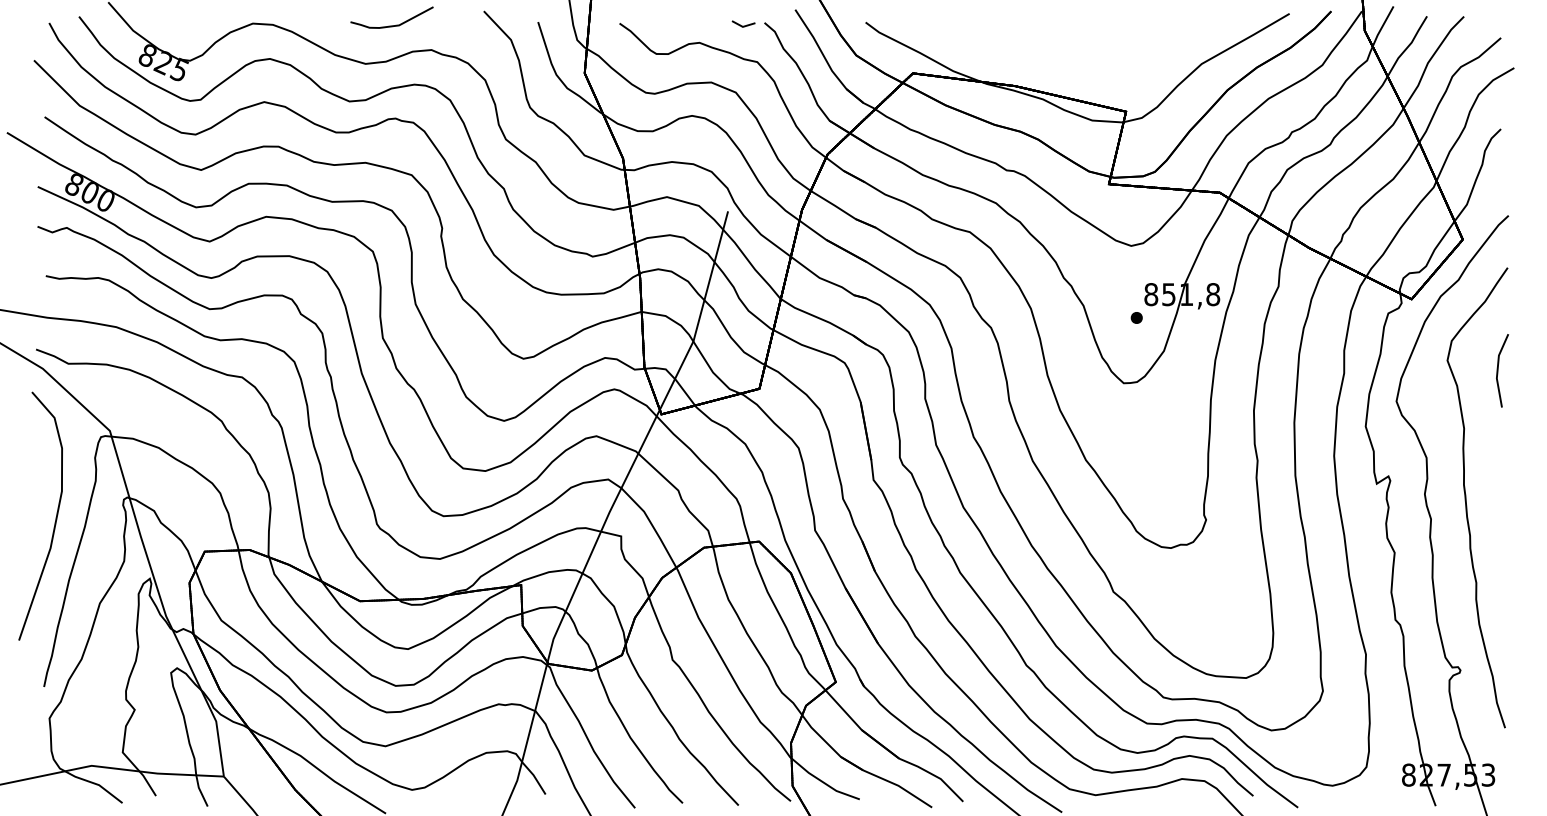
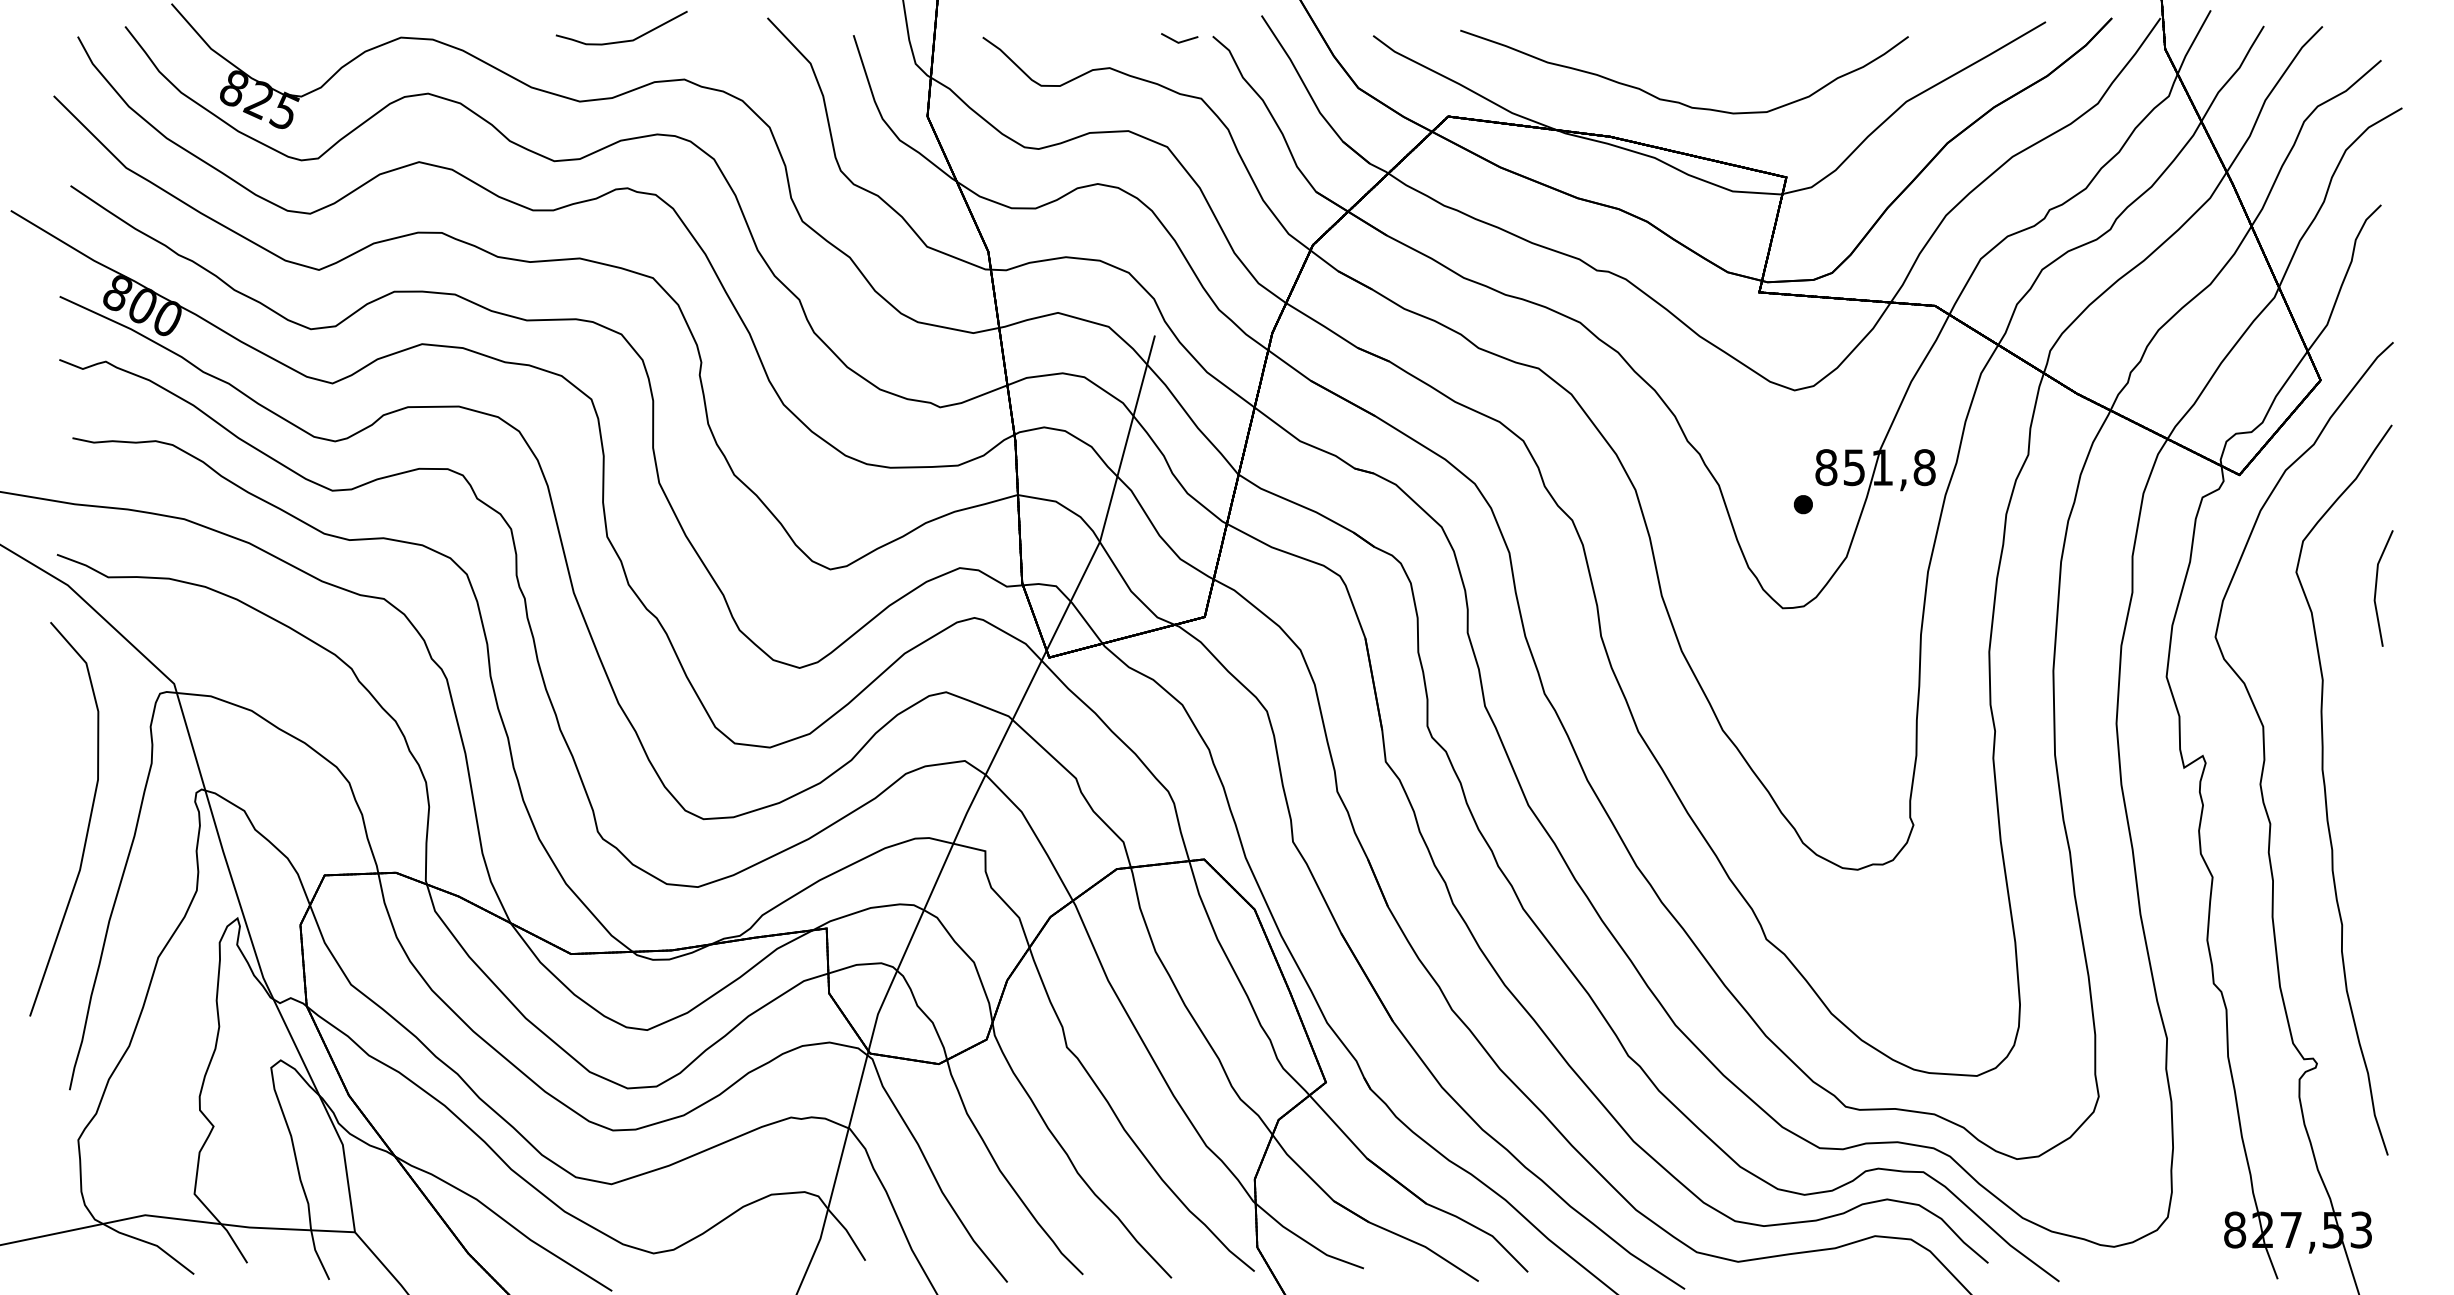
part: (1058, 63) -> (1679, 100), added

